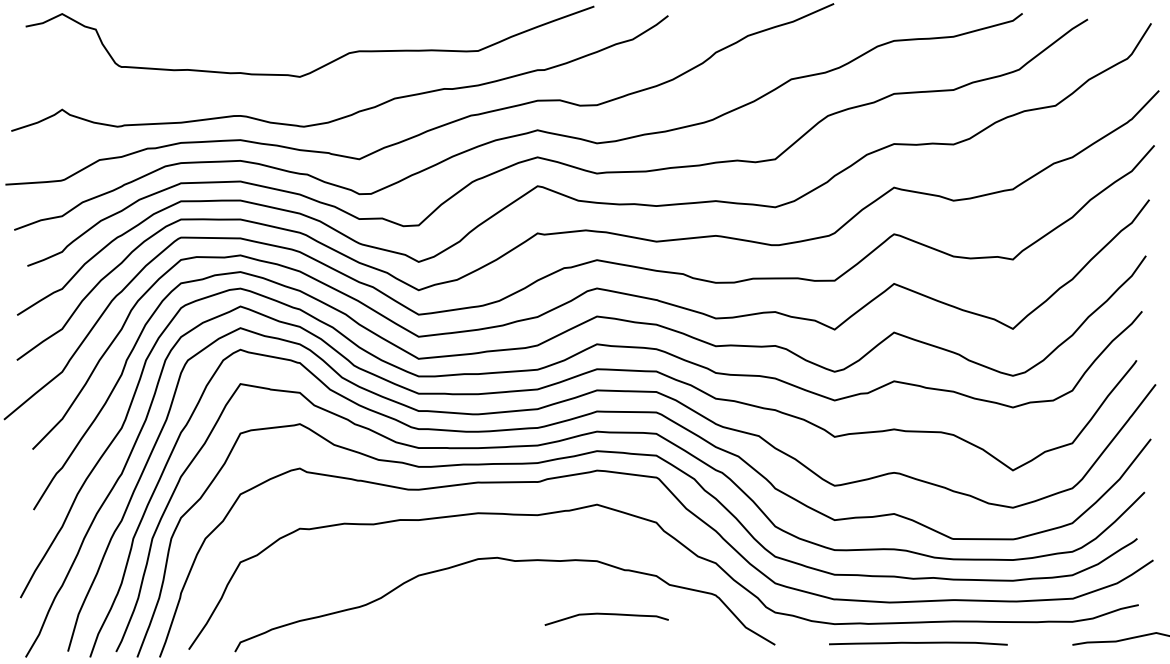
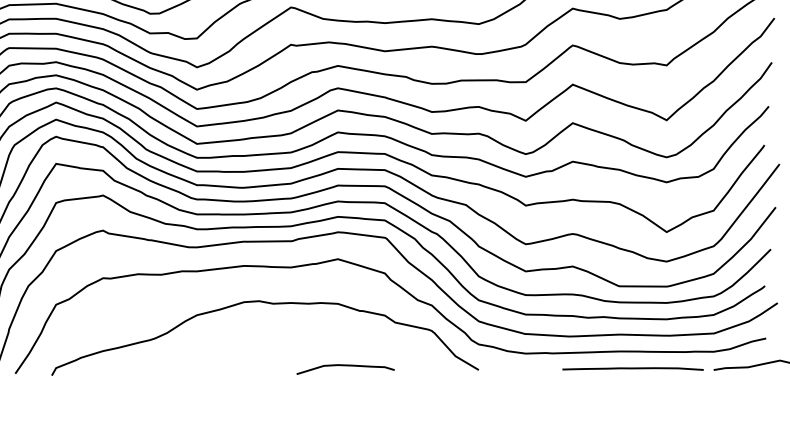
curve: (606, 614) -> (345, 365), moved
curve: (918, 643) -> (633, 368), moved

